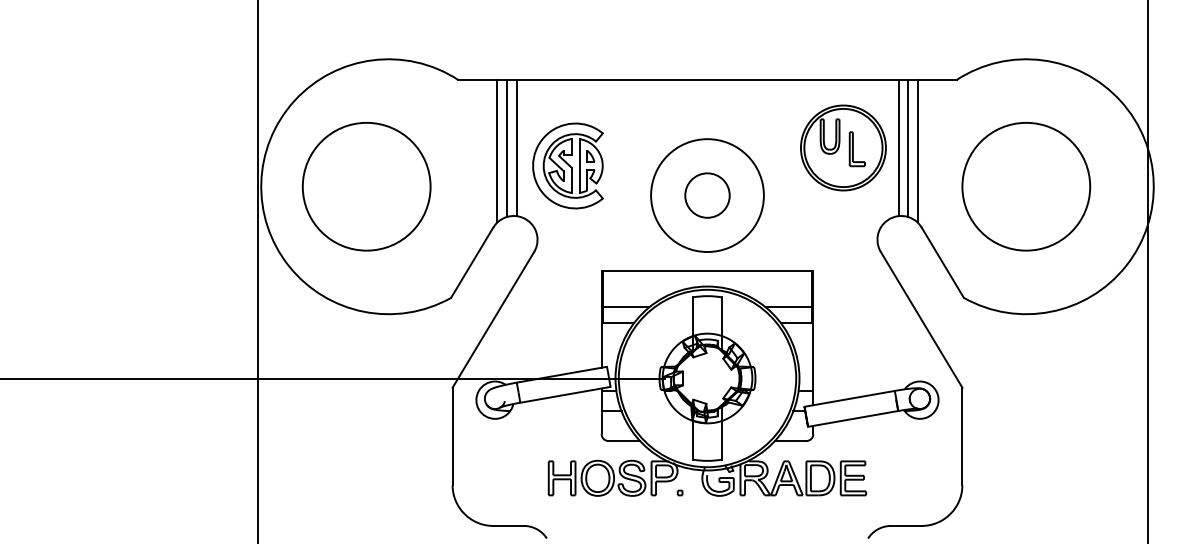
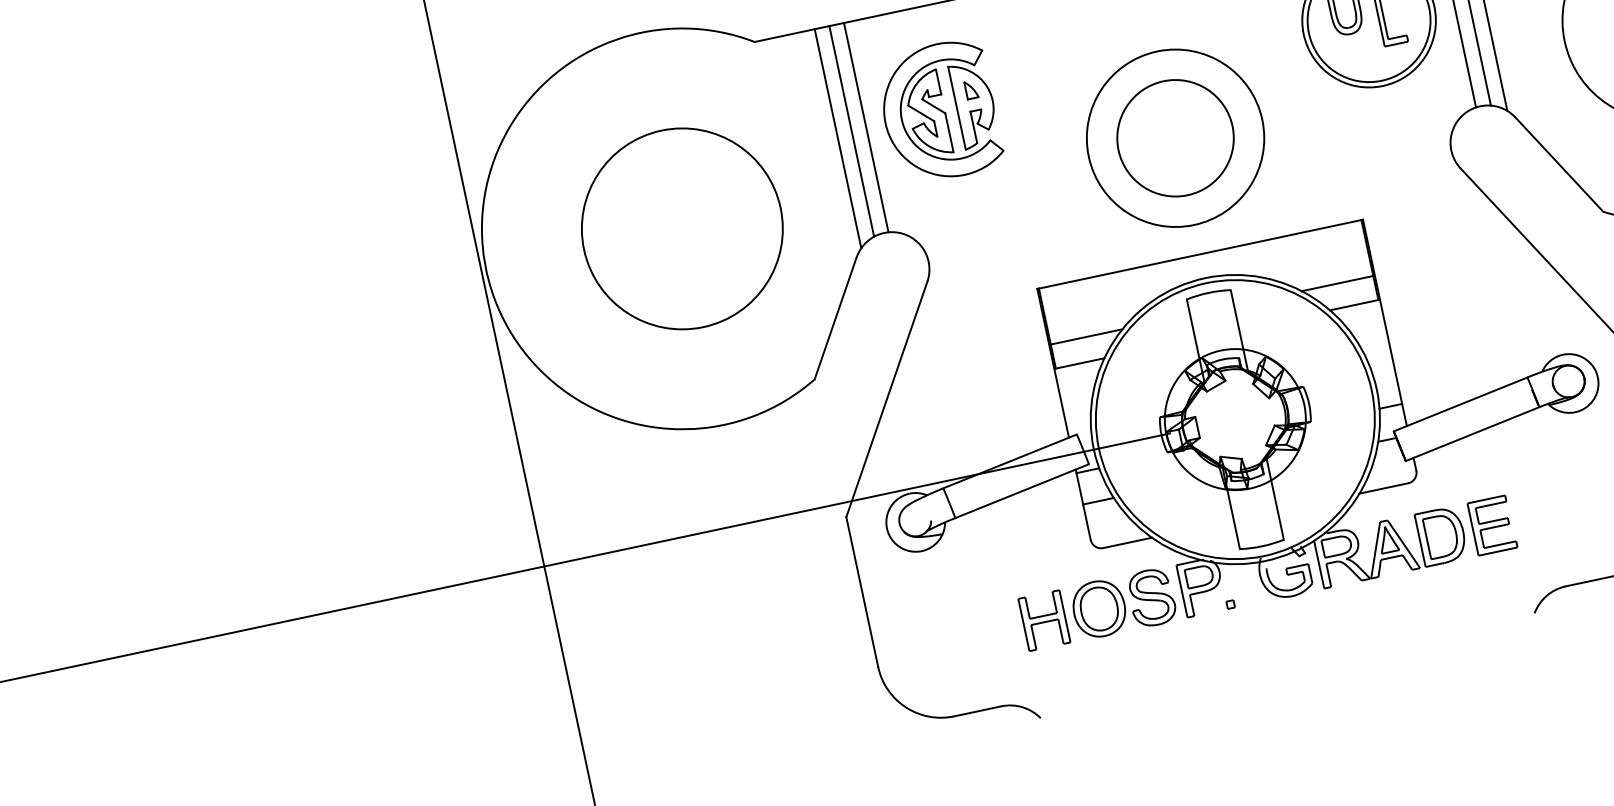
part: (567, 165) -> (938, 111), moved
circle: (366, 186) -> (681, 228), moved
circle: (707, 195) -> (1175, 138), size x1.67

